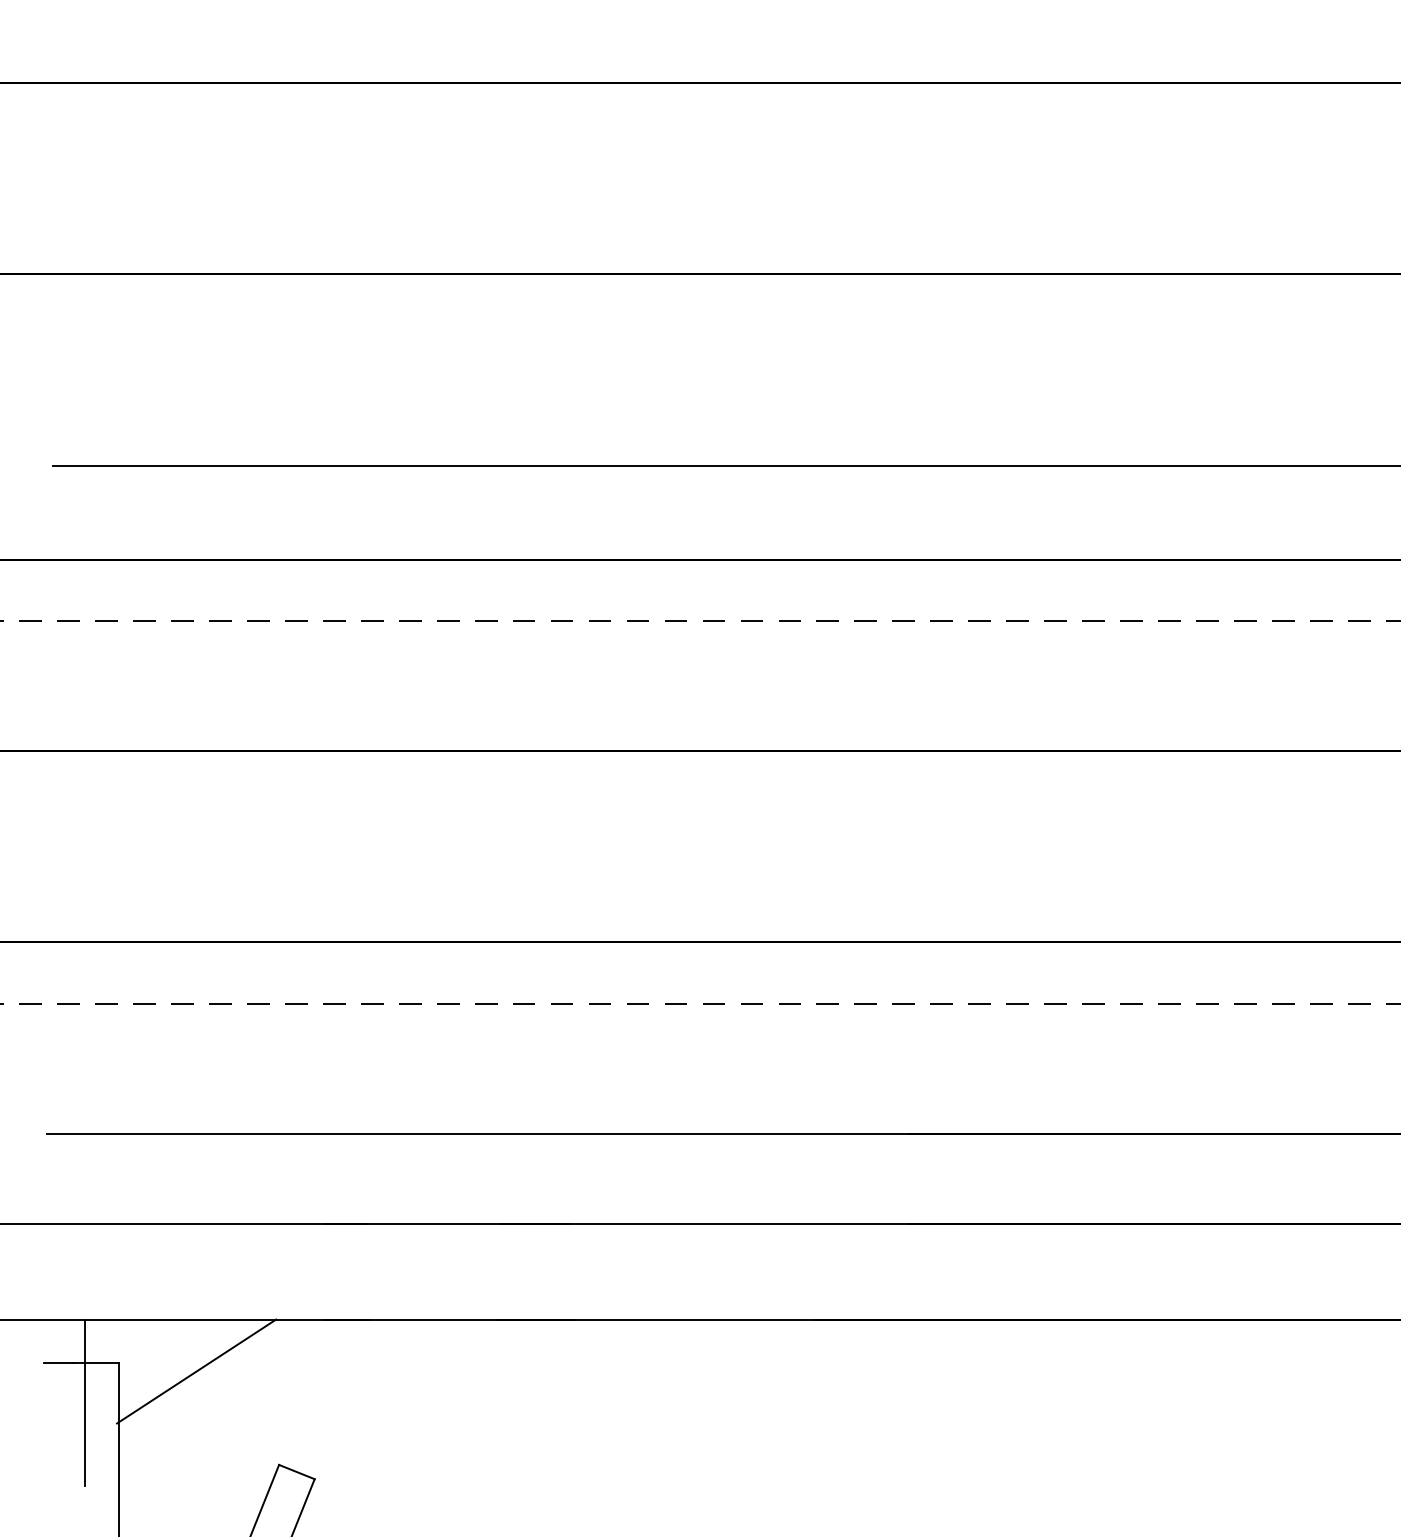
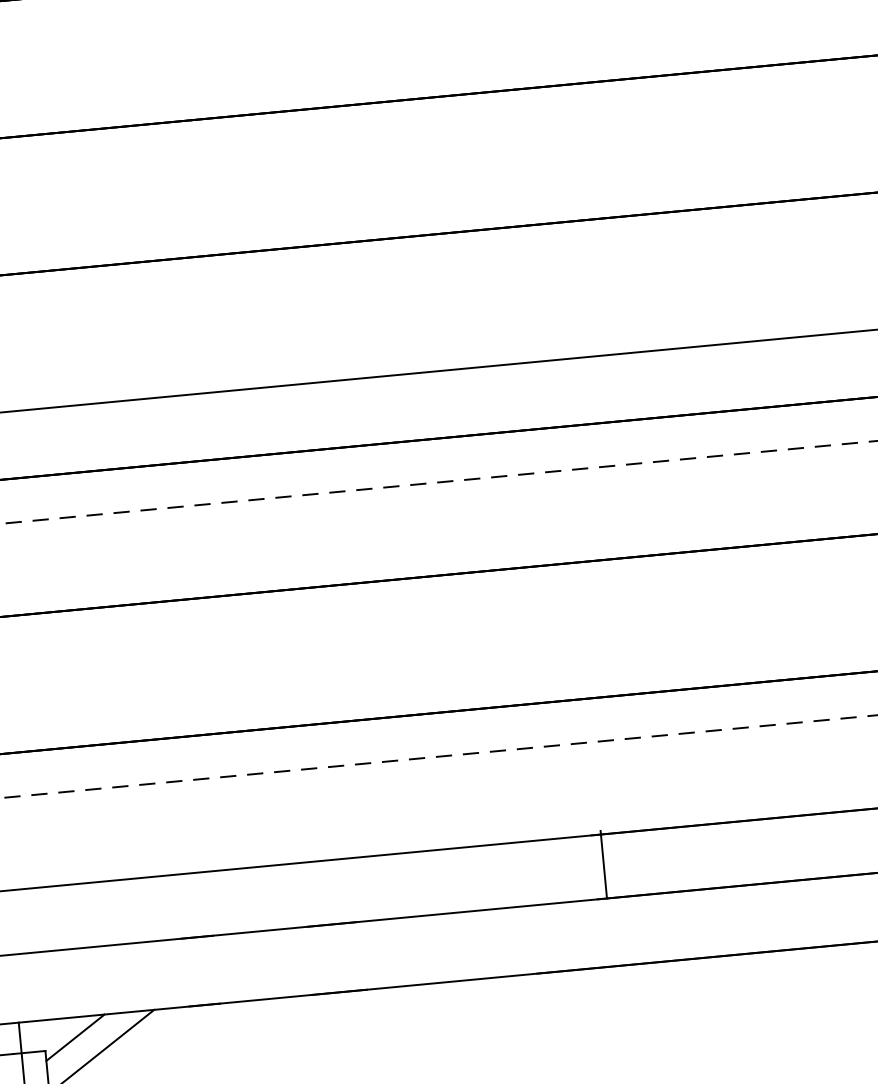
line: (922, 1175) -> (603, 864), added
line: (162, 1347) -> (75, 1037), added

